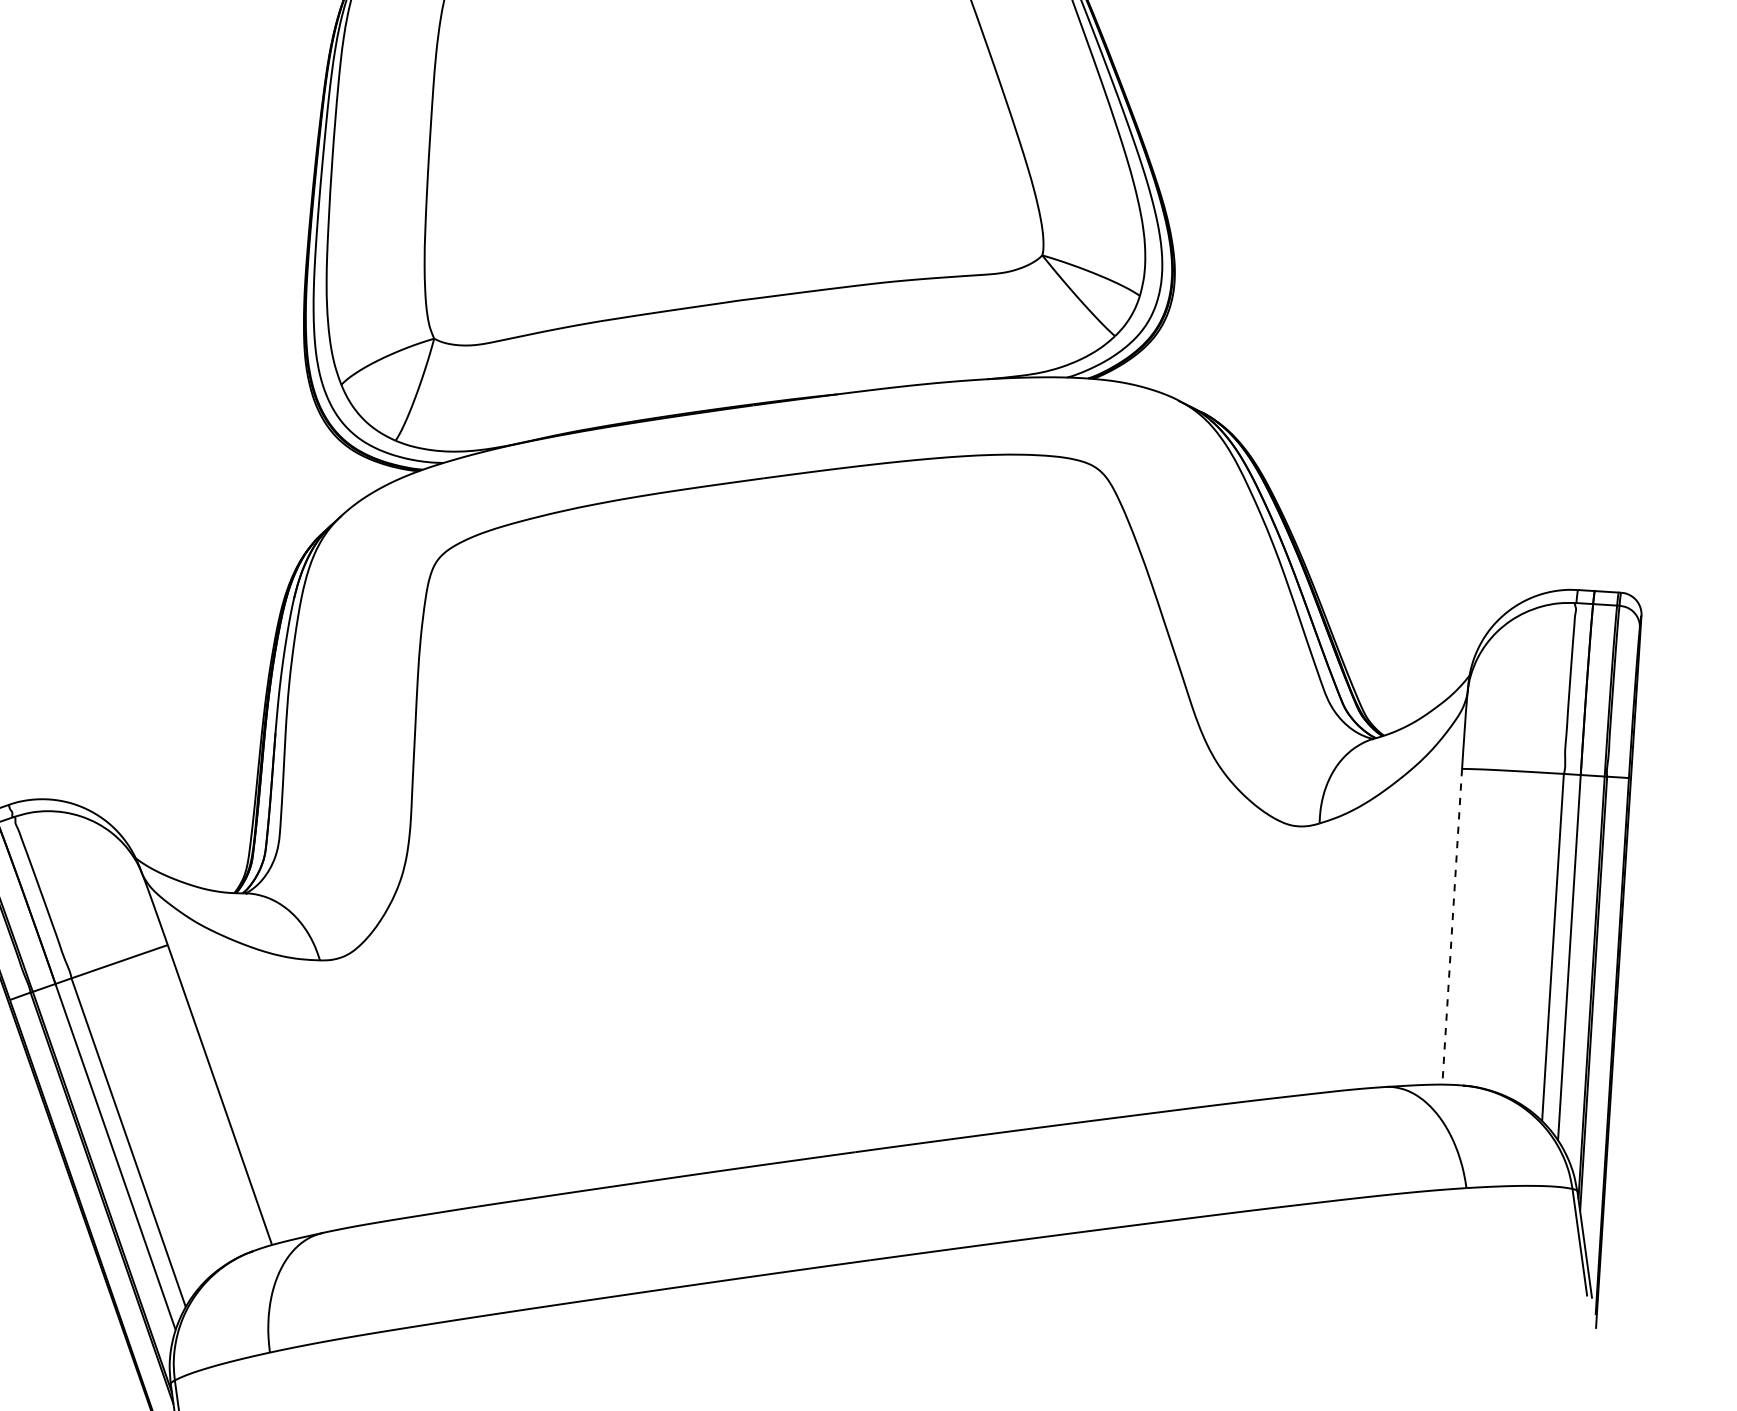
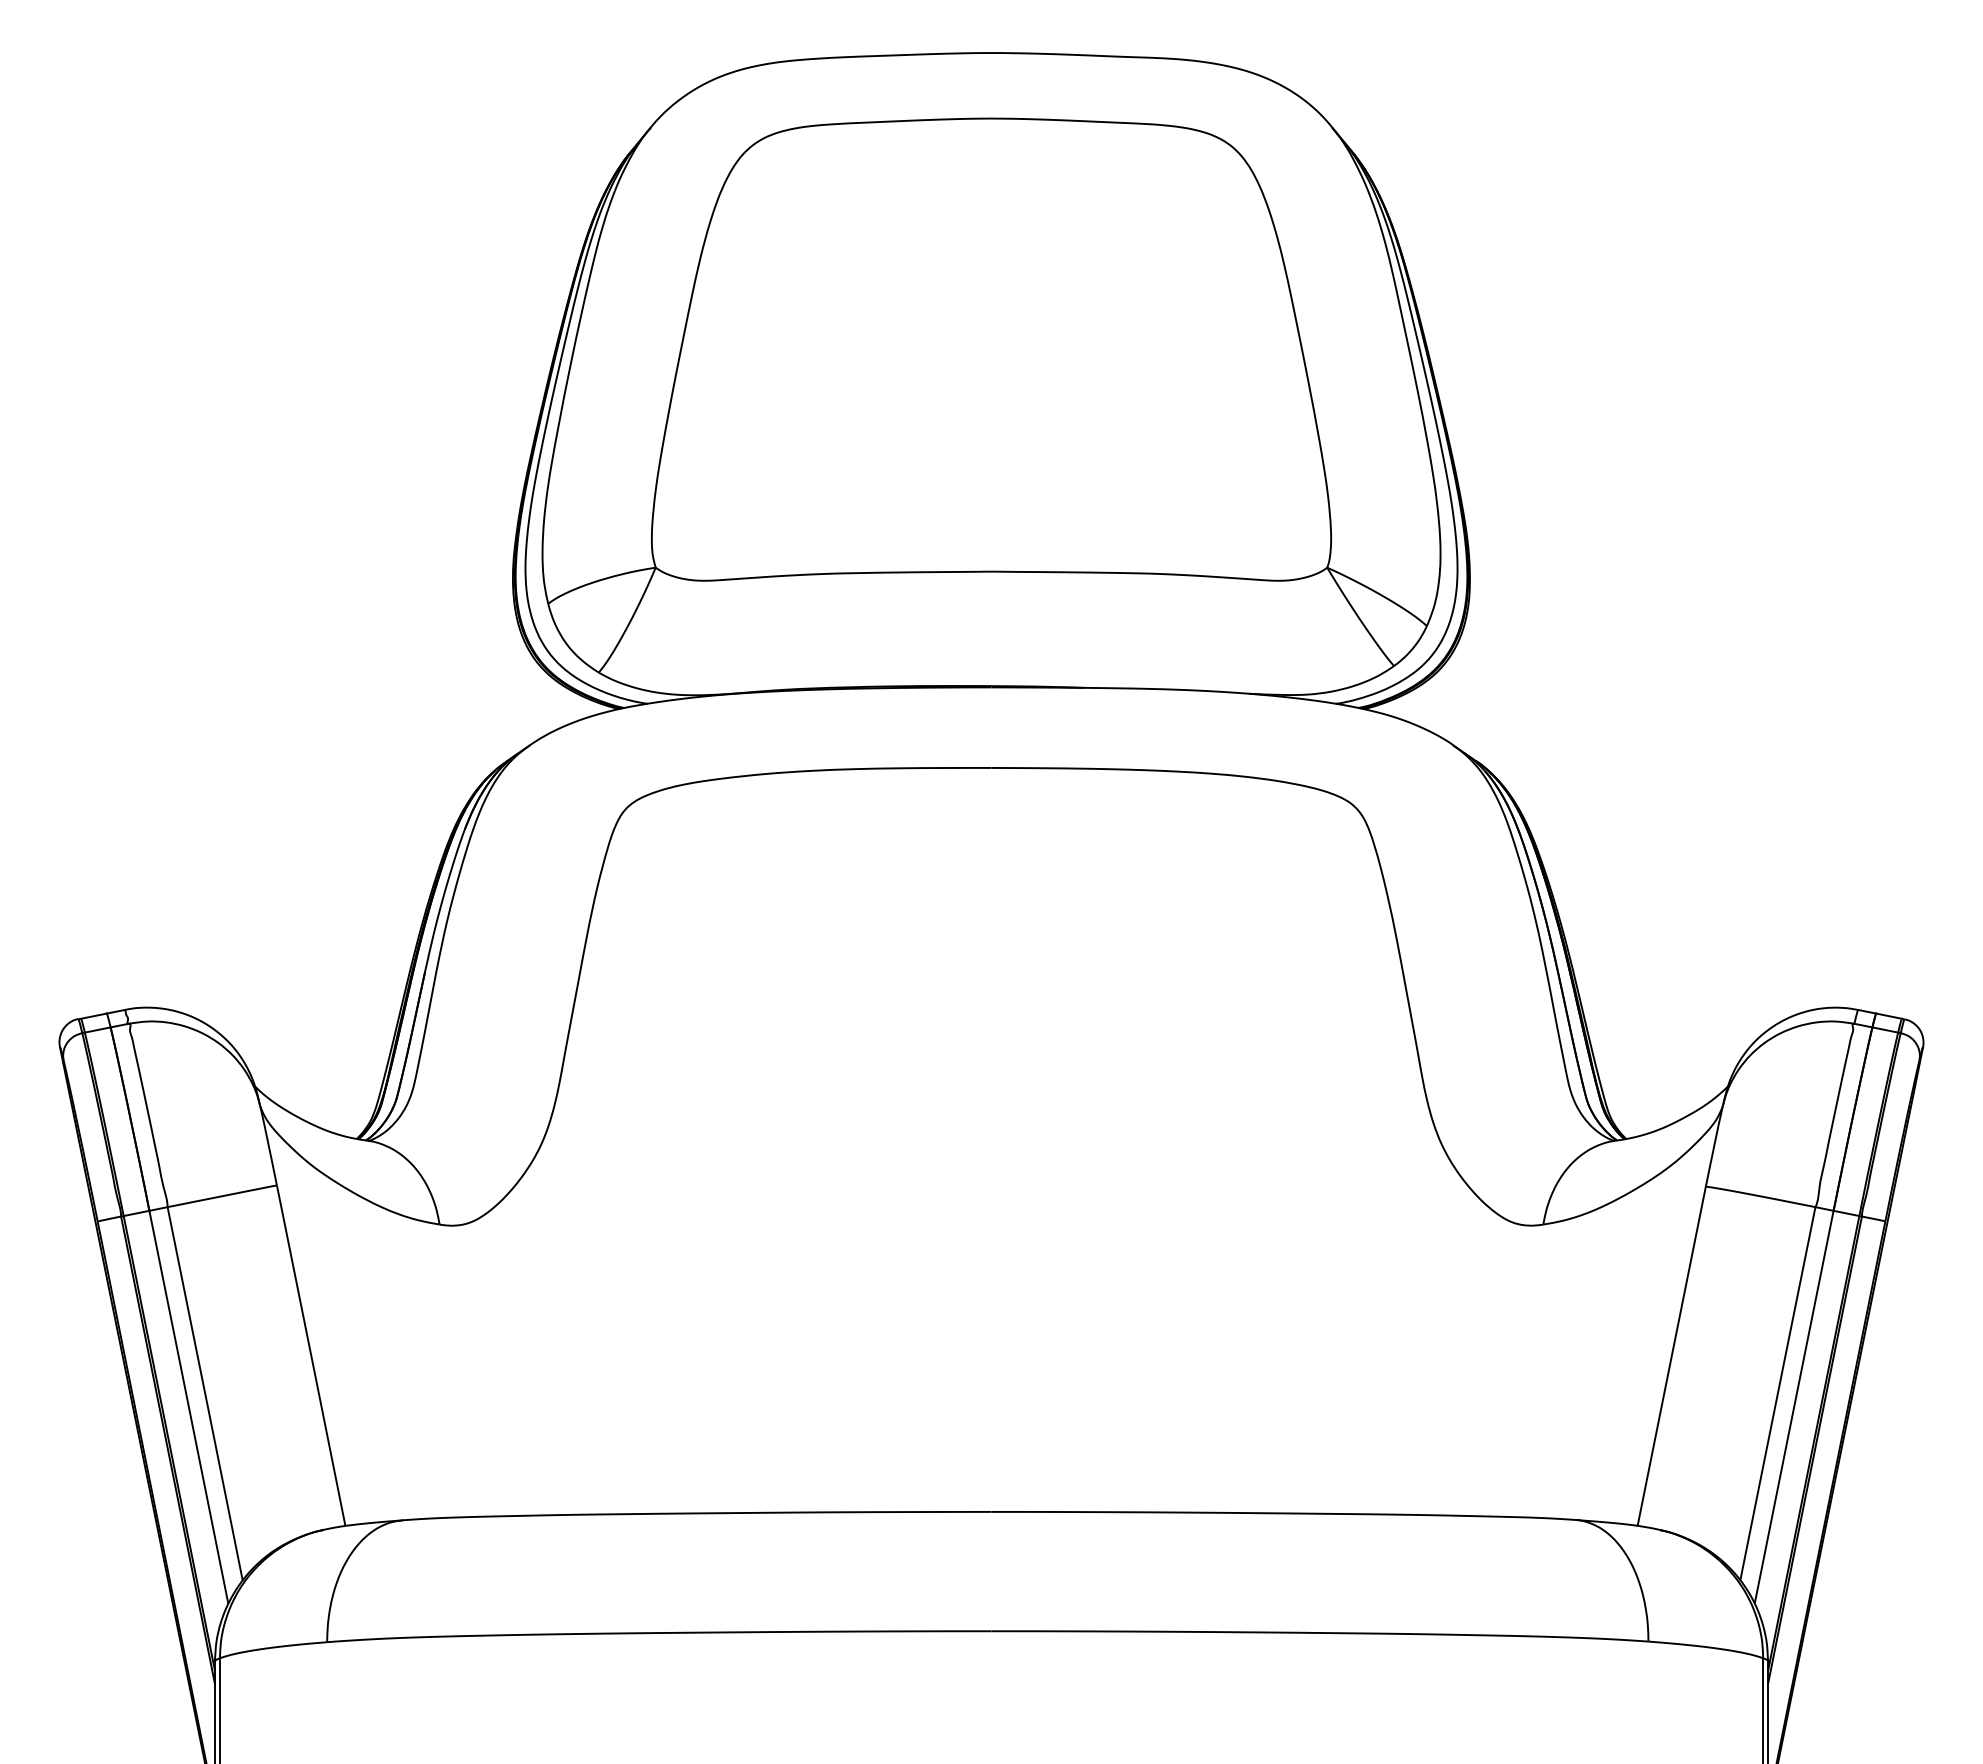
line: (1452, 927) -> (1671, 1356), dashed -> solid

